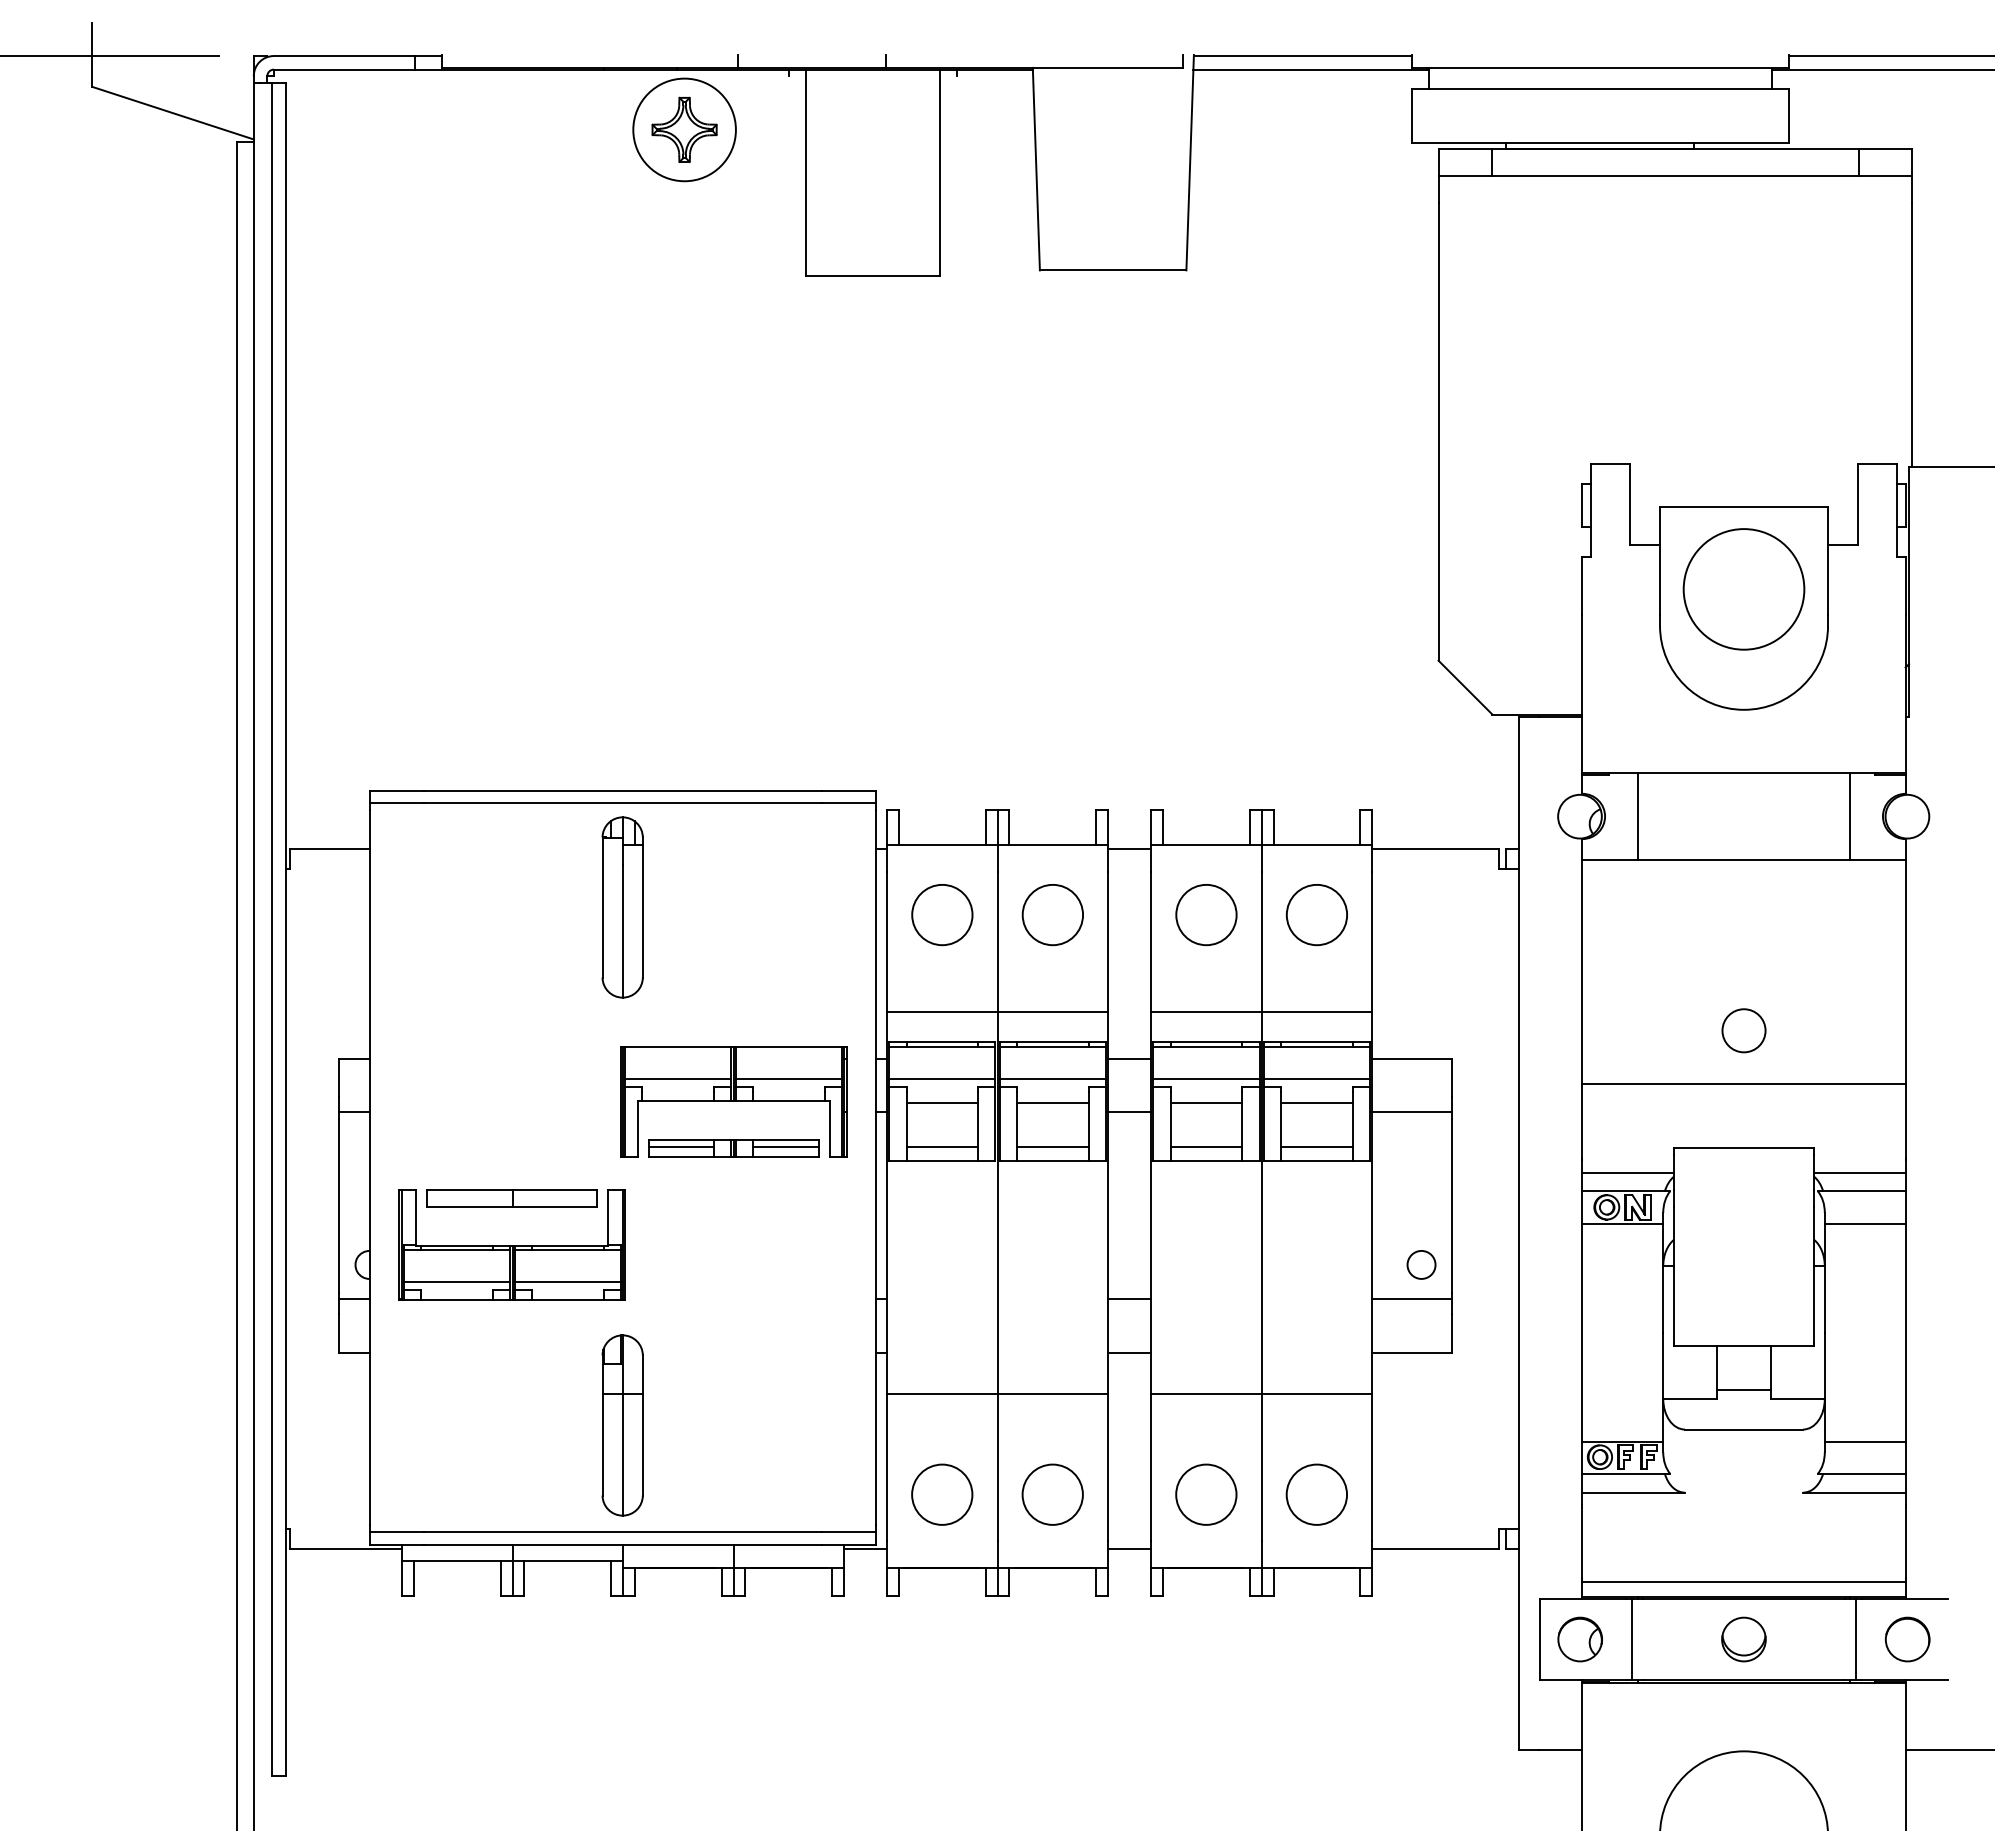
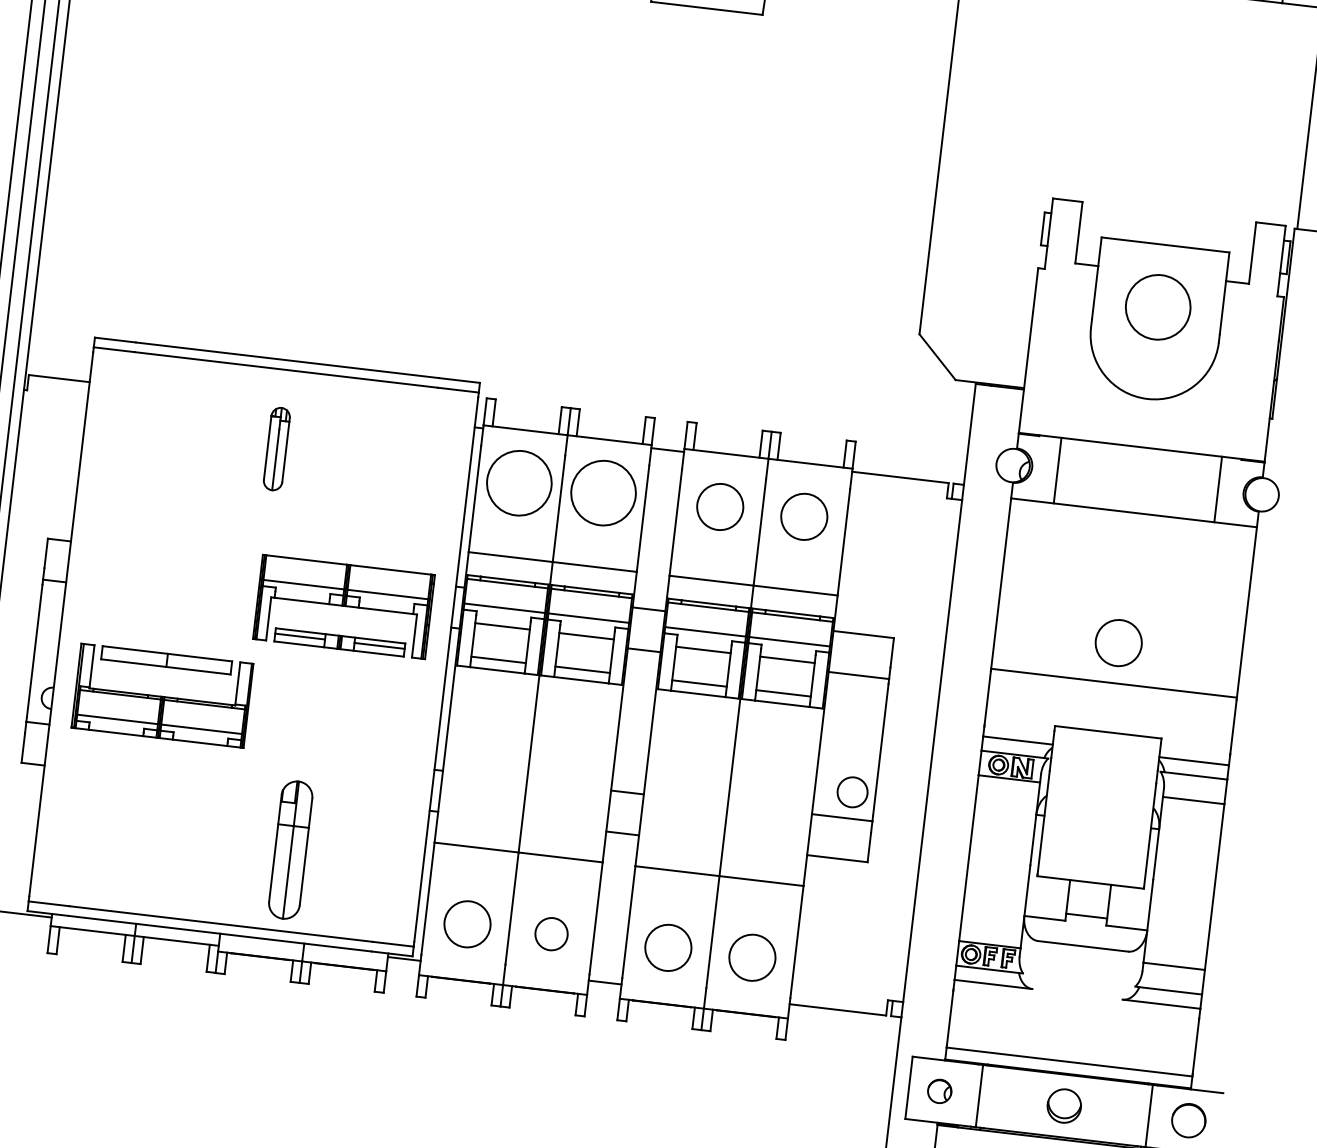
circle: (1743, 589) -> (1157, 307), size x0.7
part: (622, 907) -> (276, 449), size x0.6
circle: (942, 915) -> (519, 483), size x1.4
circle: (1052, 915) -> (603, 493), size x1.4
circle: (1743, 1030) -> (1118, 642), size x1.4
circle: (1421, 1264) -> (852, 792), size x1.4
part: (622, 1425) -> (290, 850), moved
circle: (1052, 1494) -> (551, 933), size x0.7
part: (1579, 1639) -> (939, 1091), size x0.7

